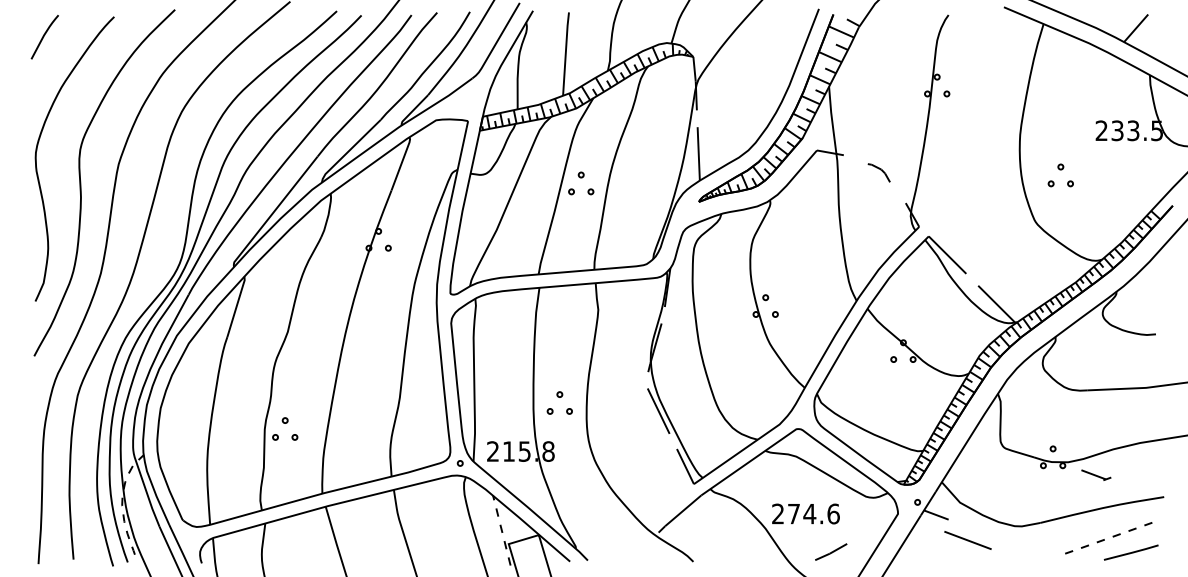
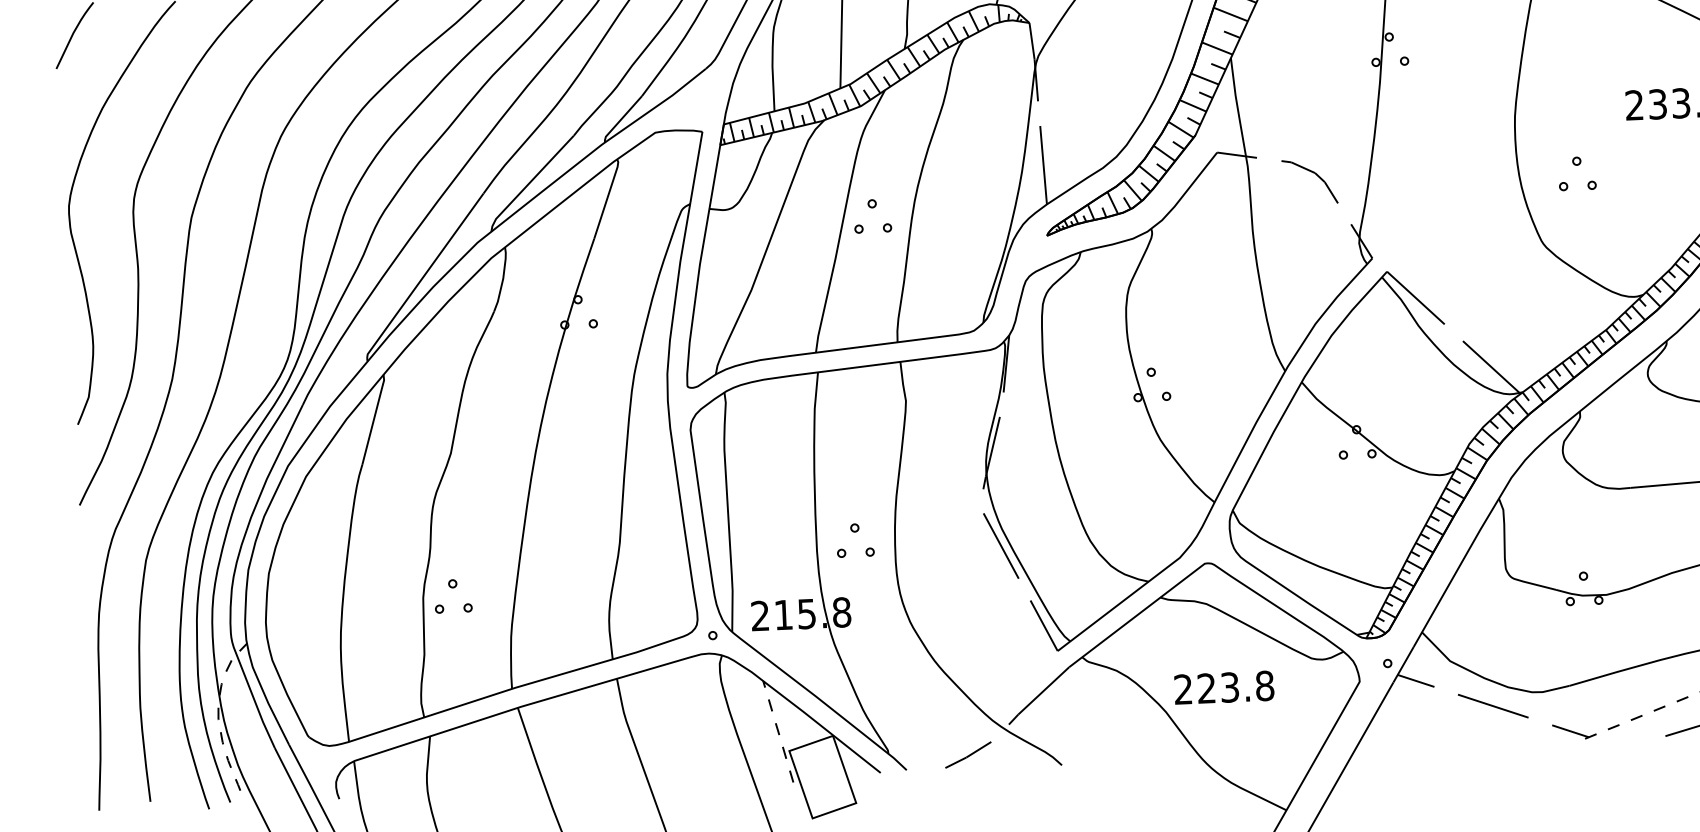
part: (878, 172) -> (1309, 181), size x1.67
part: (1096, 474) -> (1574, 730), moved
text: (813, 513) -> (1235, 686), 274.6 -> 223.8
line: (967, 540) -> (1492, 706), moved
line: (831, 551) -> (968, 754), moved

